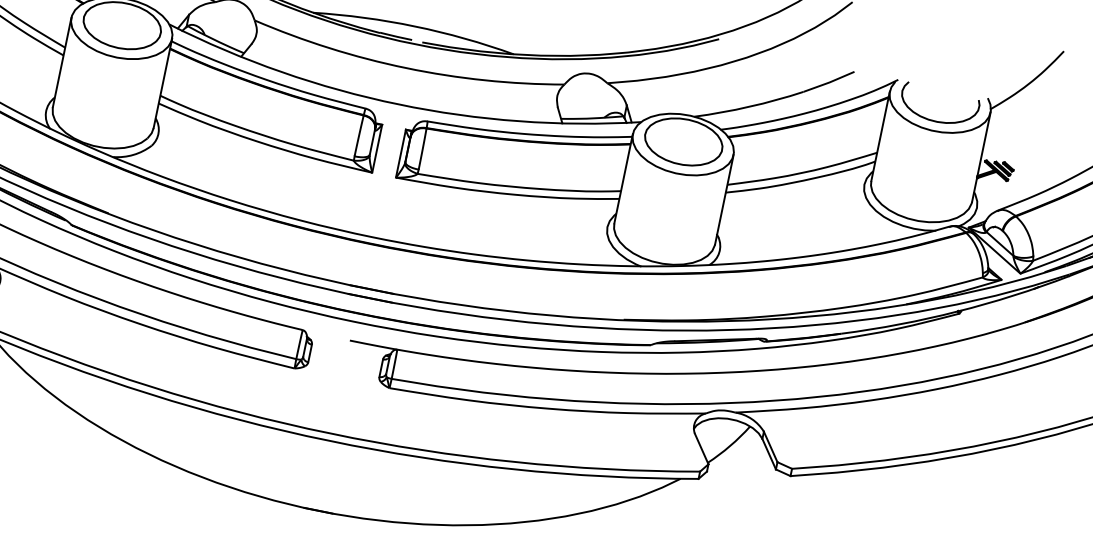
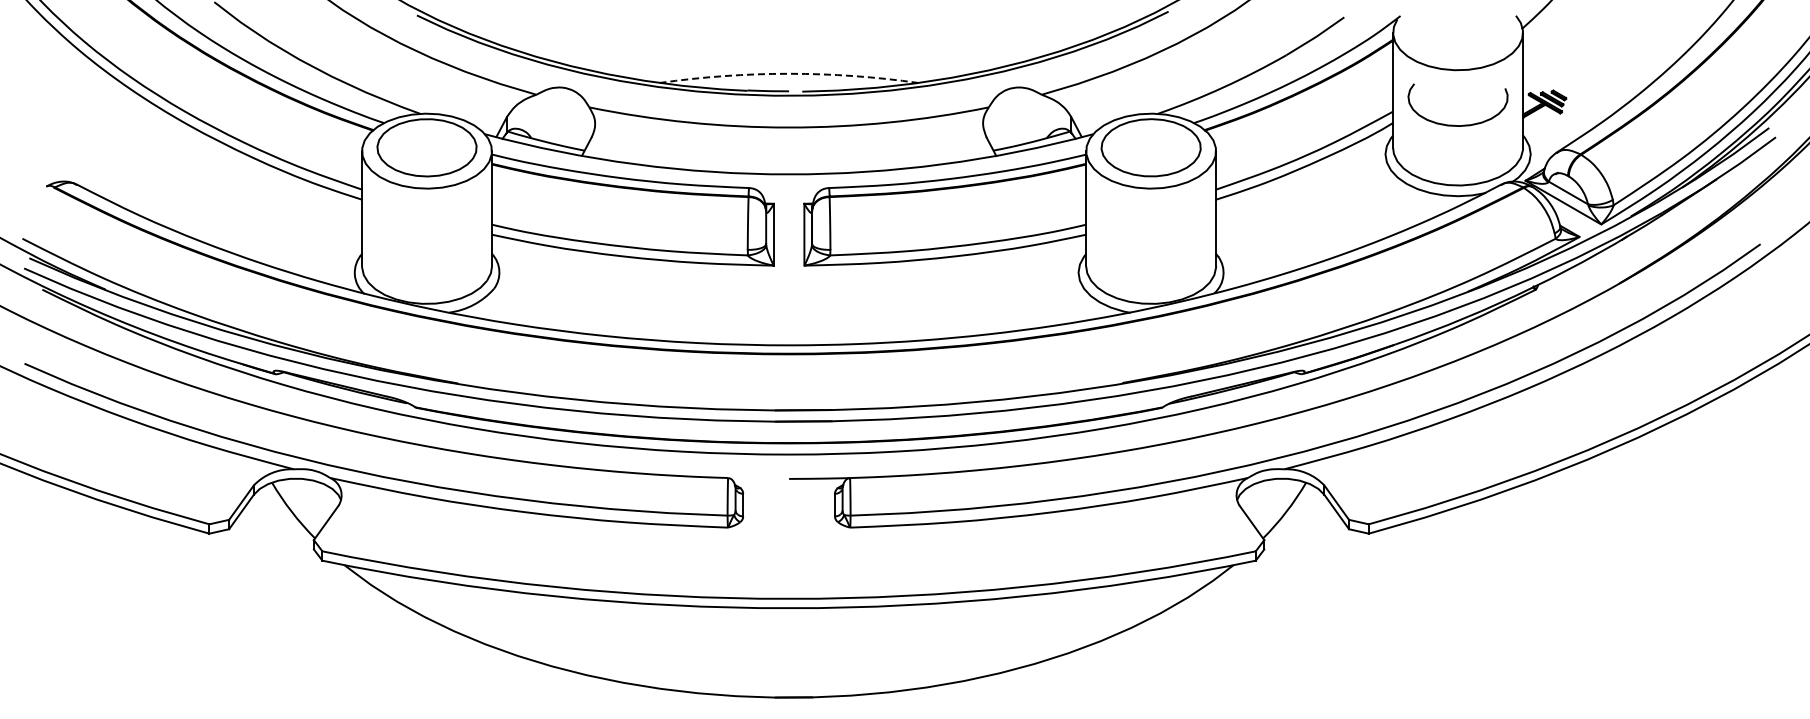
arc: (415, 26) -> (789, 73), solid -> dashed
curve: (932, 119) -> (1453, 124), moved

